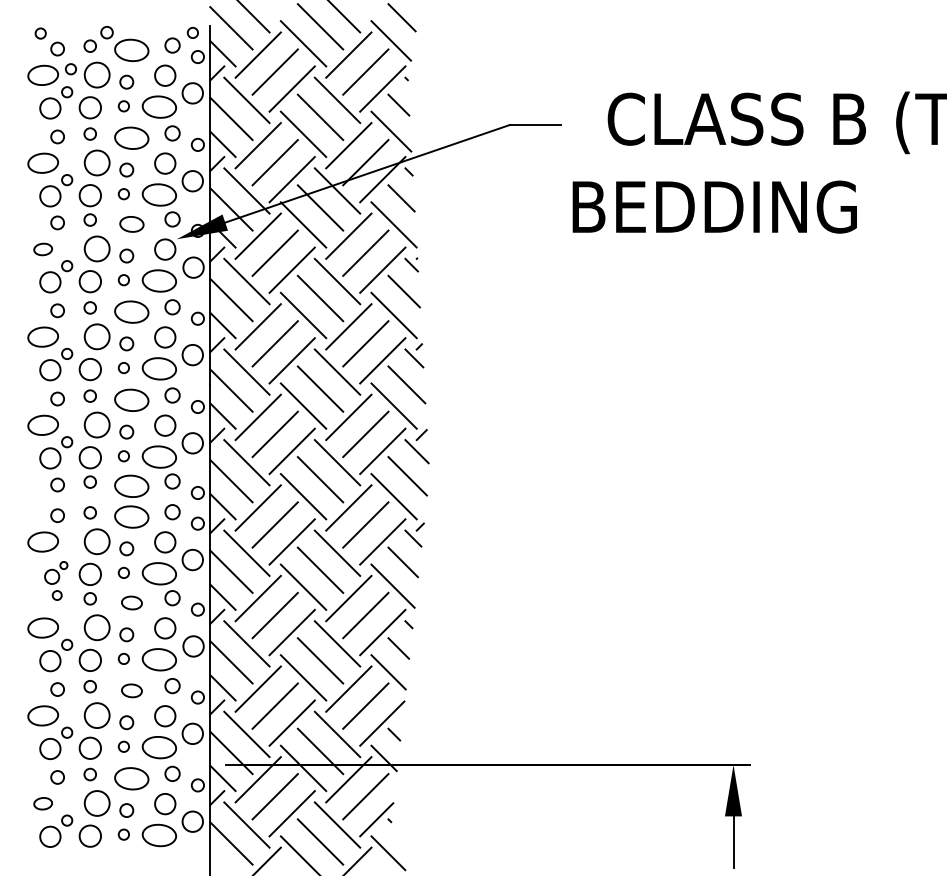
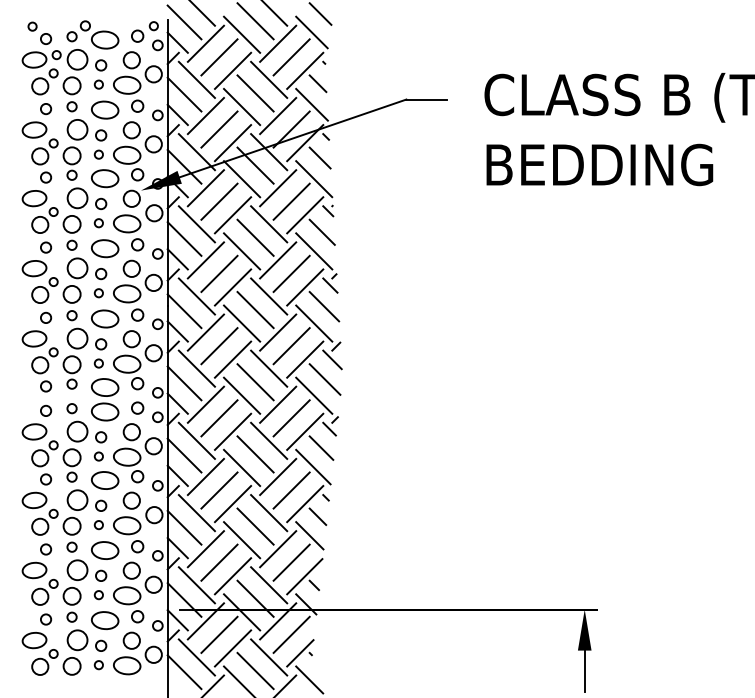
text: (714, 206) -> (599, 164), moved
part: (132, 224) -> (105, 178), size x1.43
part: (43, 249) -> (34, 198), size x1.67
part: (55, 580) -> (44, 462), size x1.43
part: (132, 602) -> (105, 480), size x1.67
part: (132, 690) -> (105, 550), size x1.67
part: (43, 803) -> (34, 640), size x1.67

